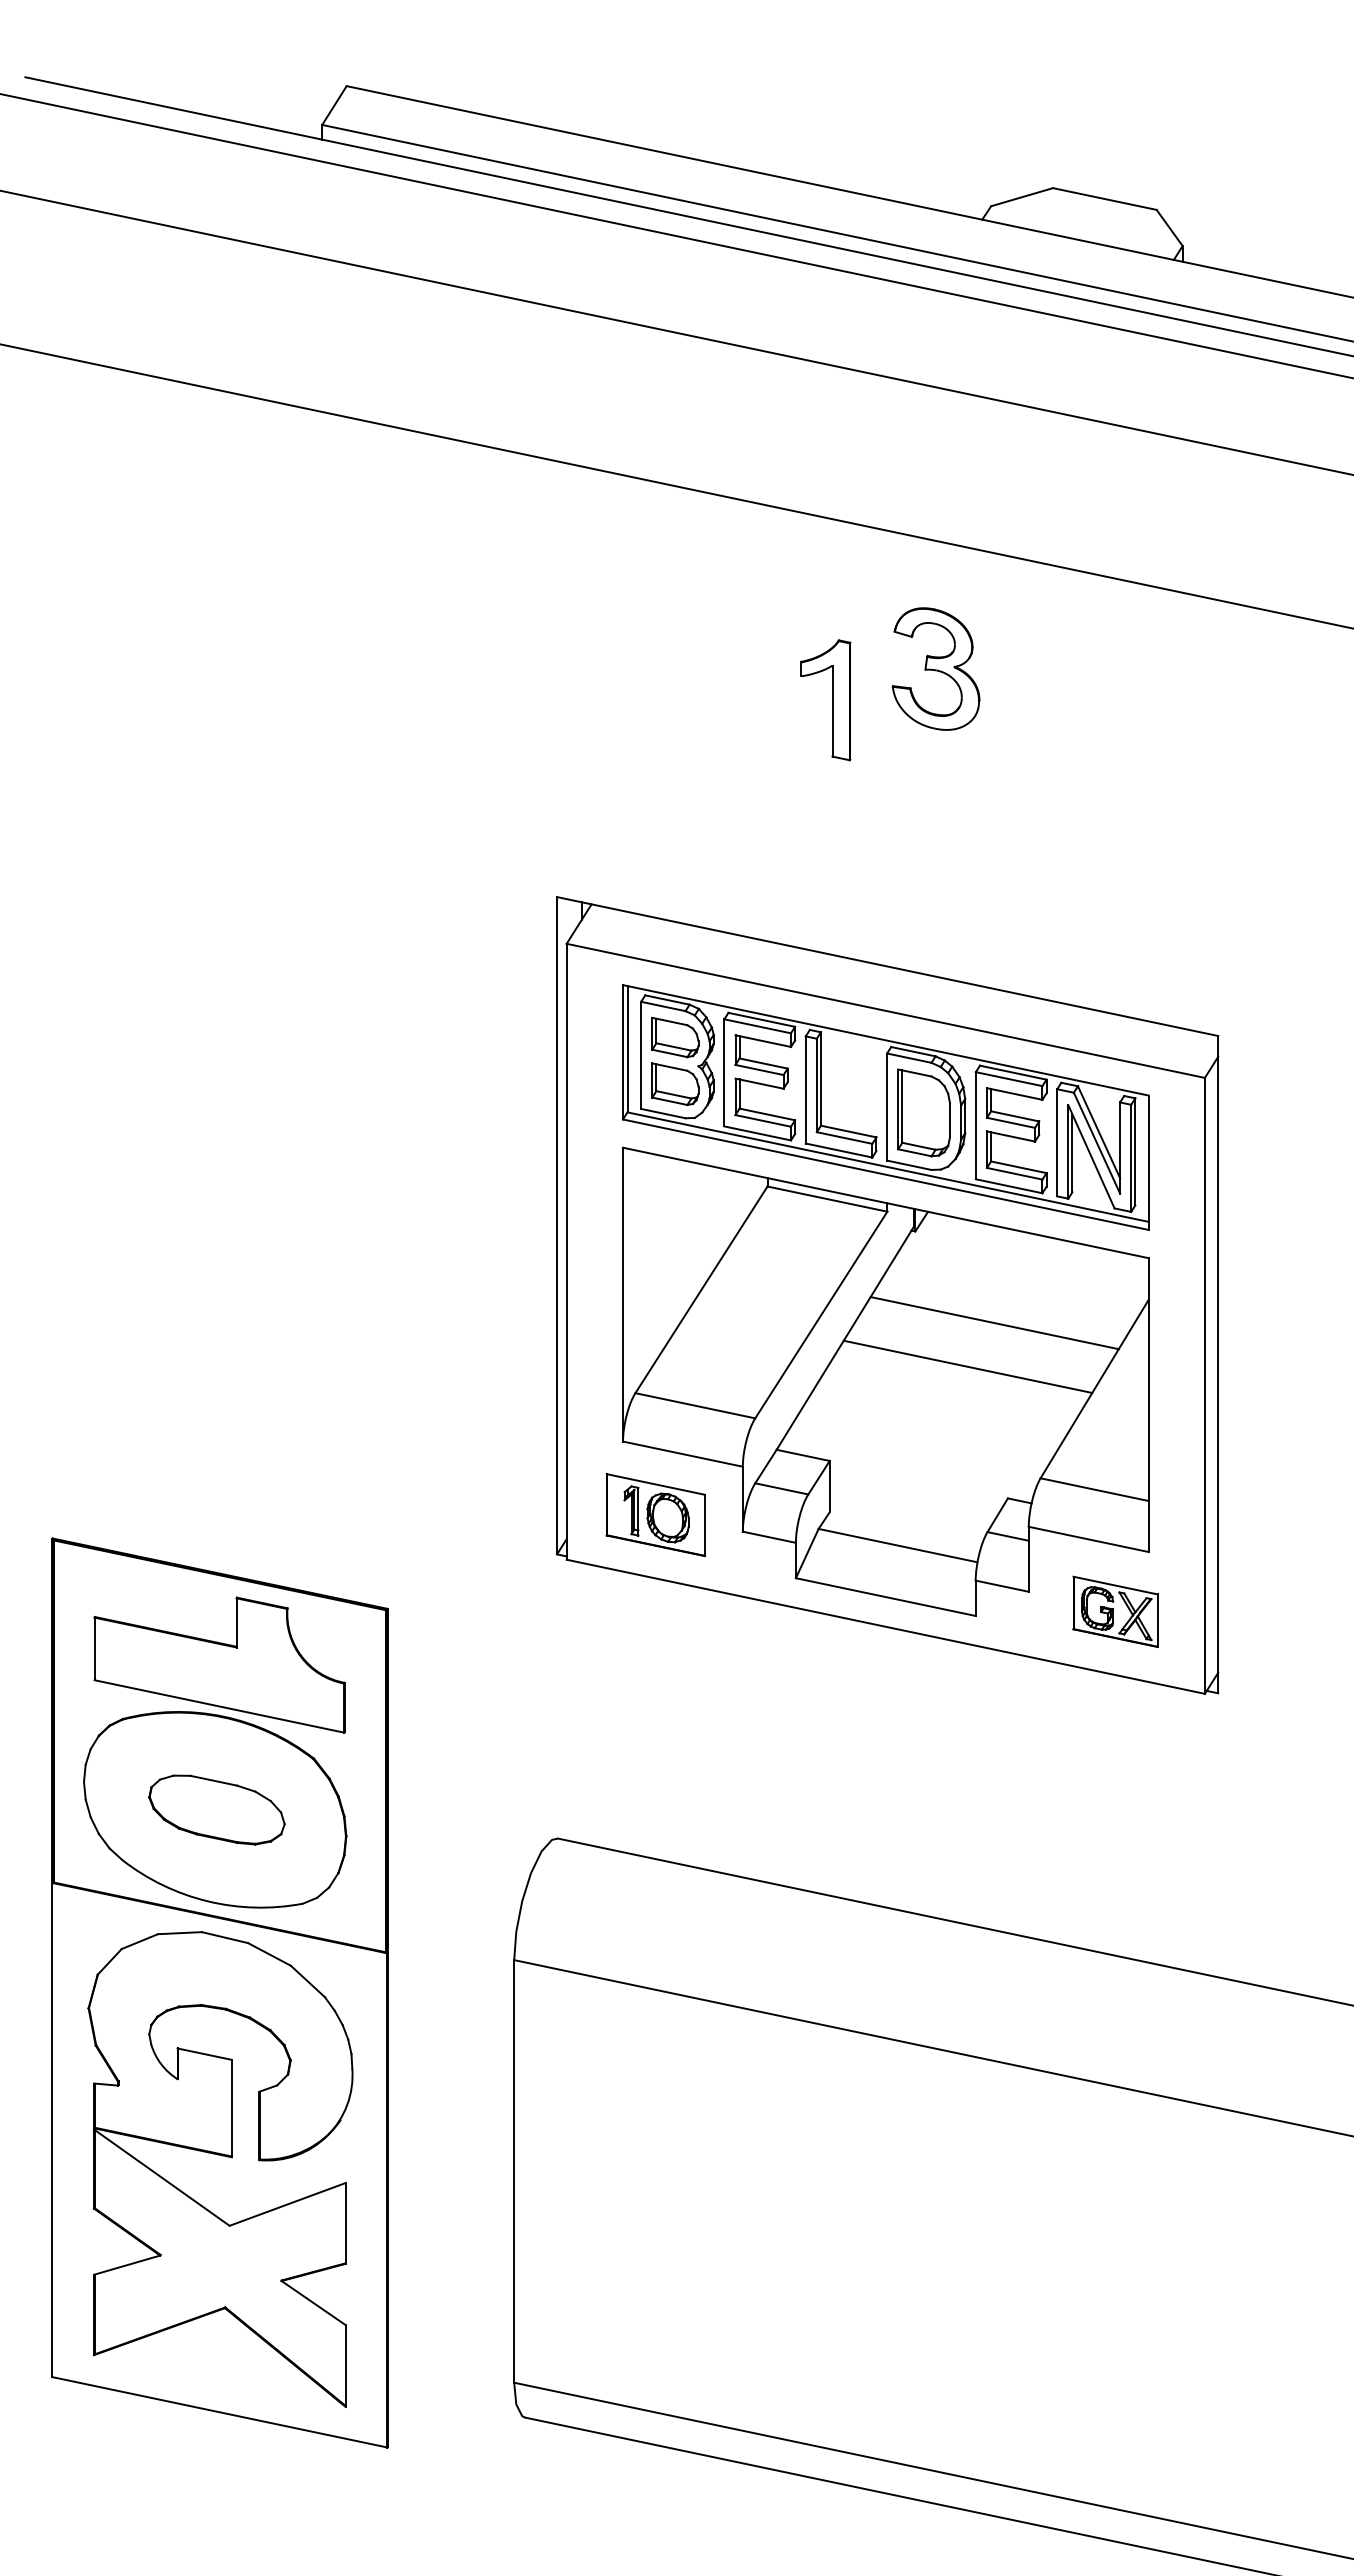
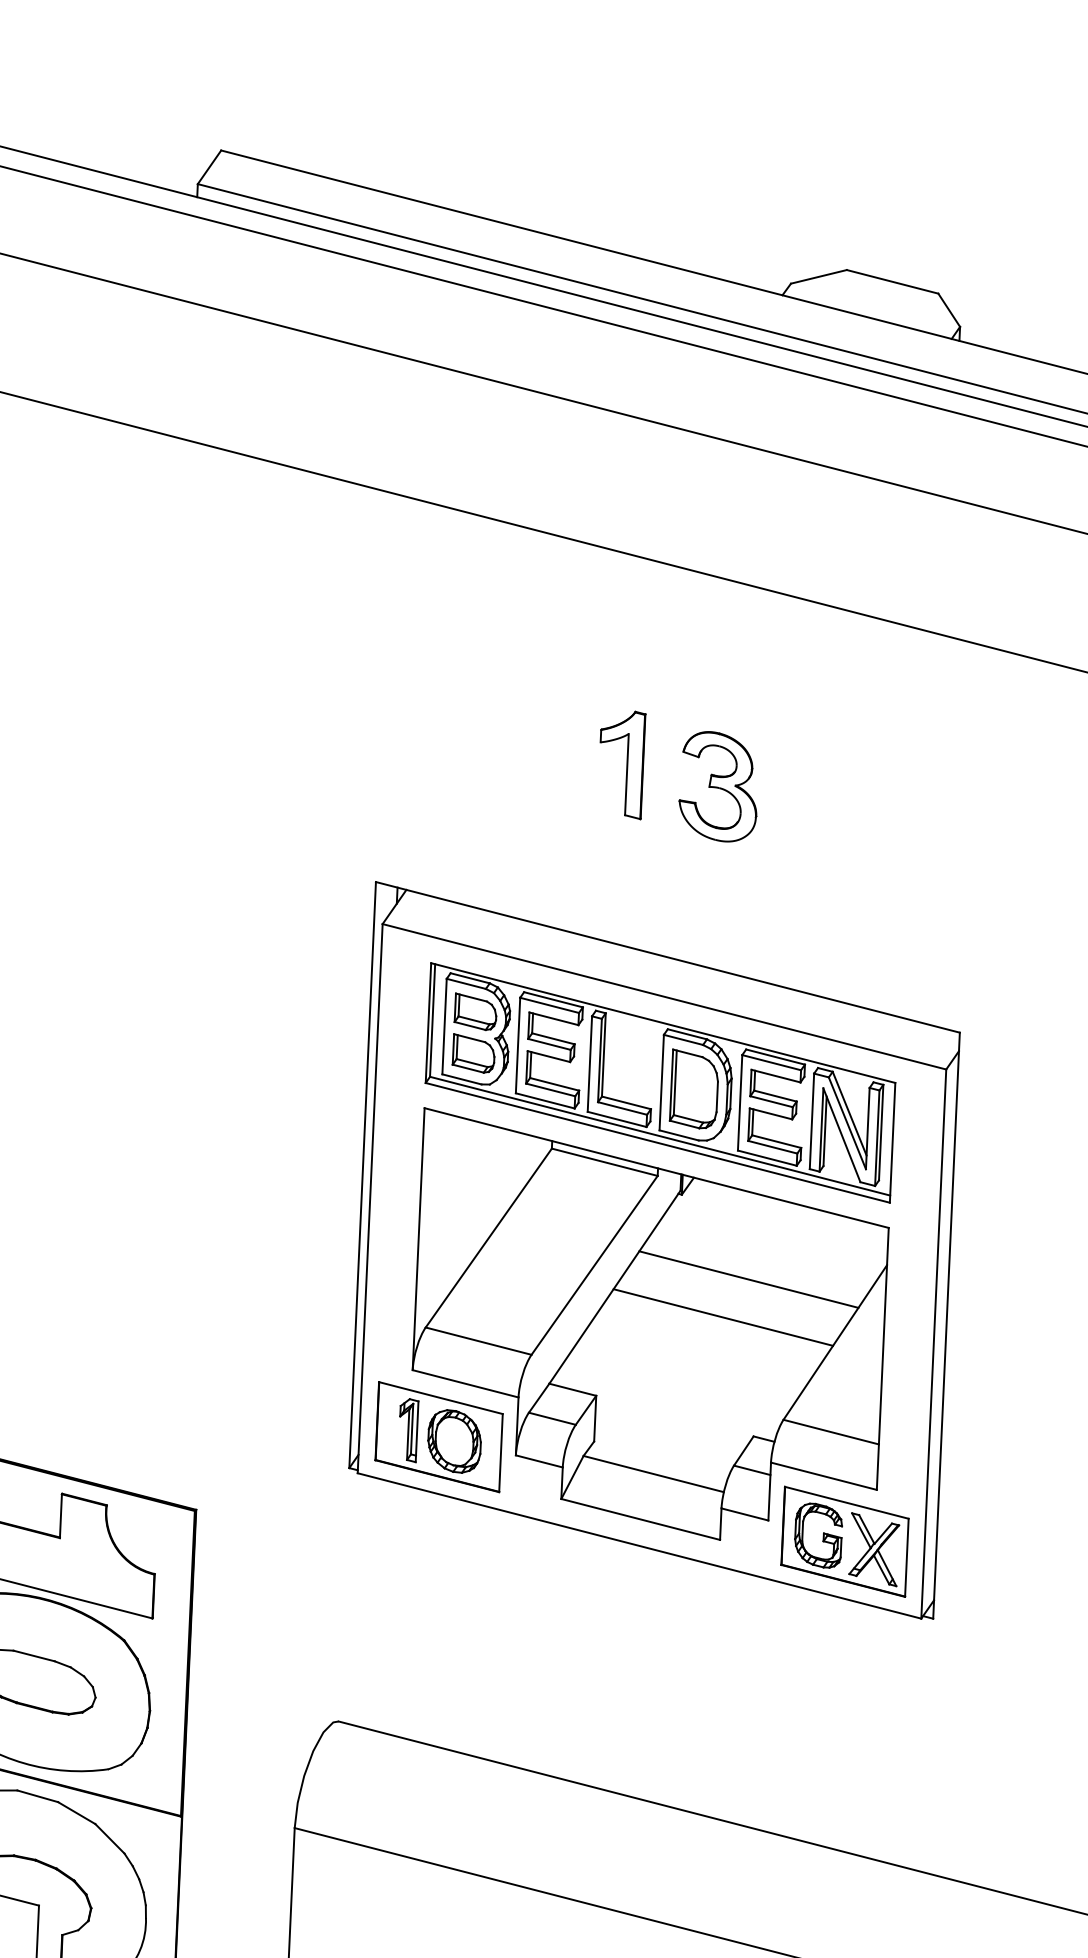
part: (935, 668) -> (718, 786), moved
part: (832, 700) -> (627, 765), moved
part: (655, 1514) -> (438, 1436), size x1.43
part: (1115, 1611) -> (844, 1541), size x1.67

